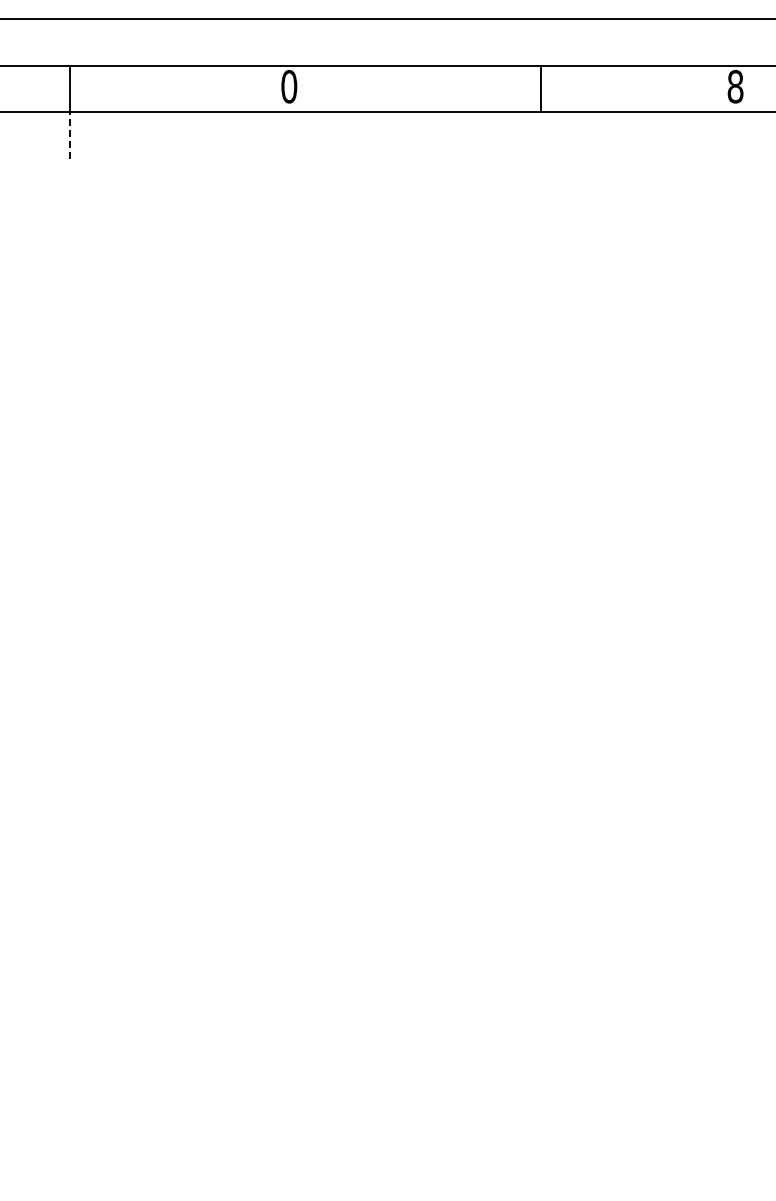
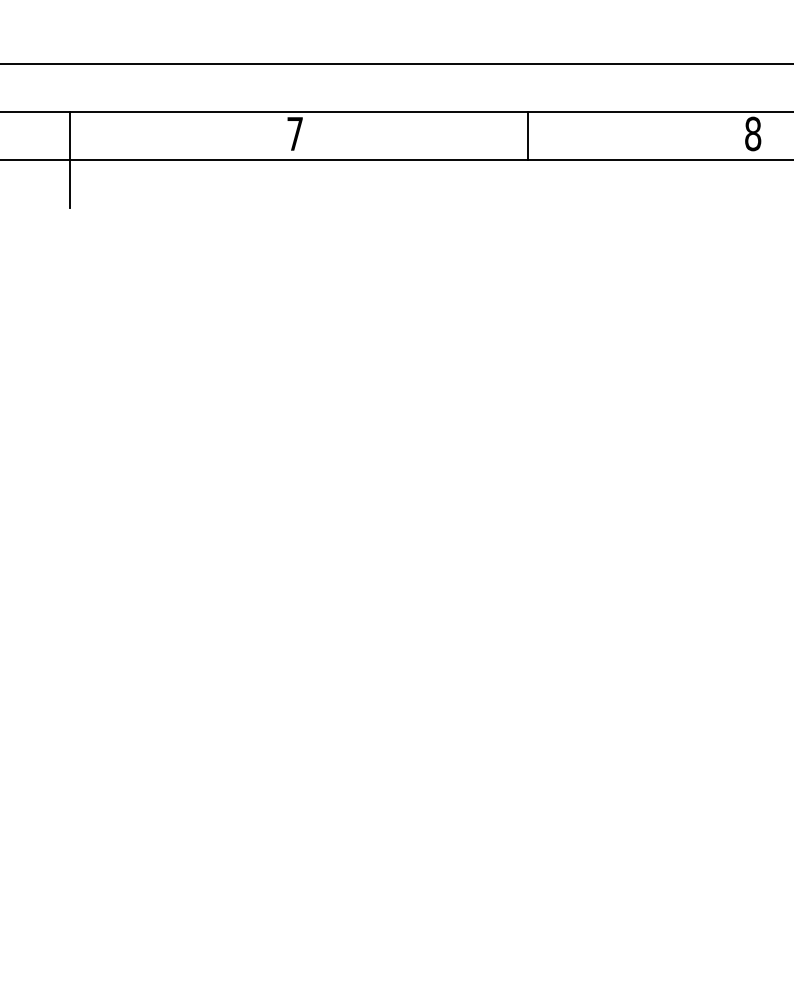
text: (289, 86) -> (295, 133), 0 -> 7
line: (540, 88) -> (527, 135), moved
line: (69, 135) -> (69, 183), dashed -> solid

